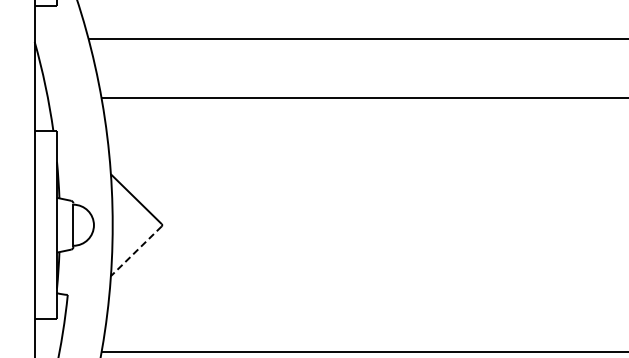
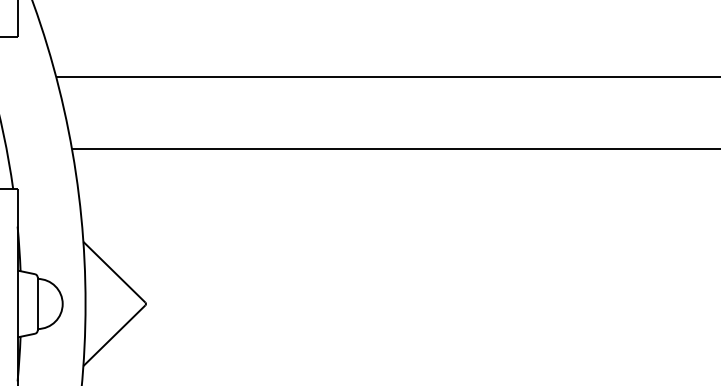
line: (136, 251) -> (114, 336), dashed -> solid

